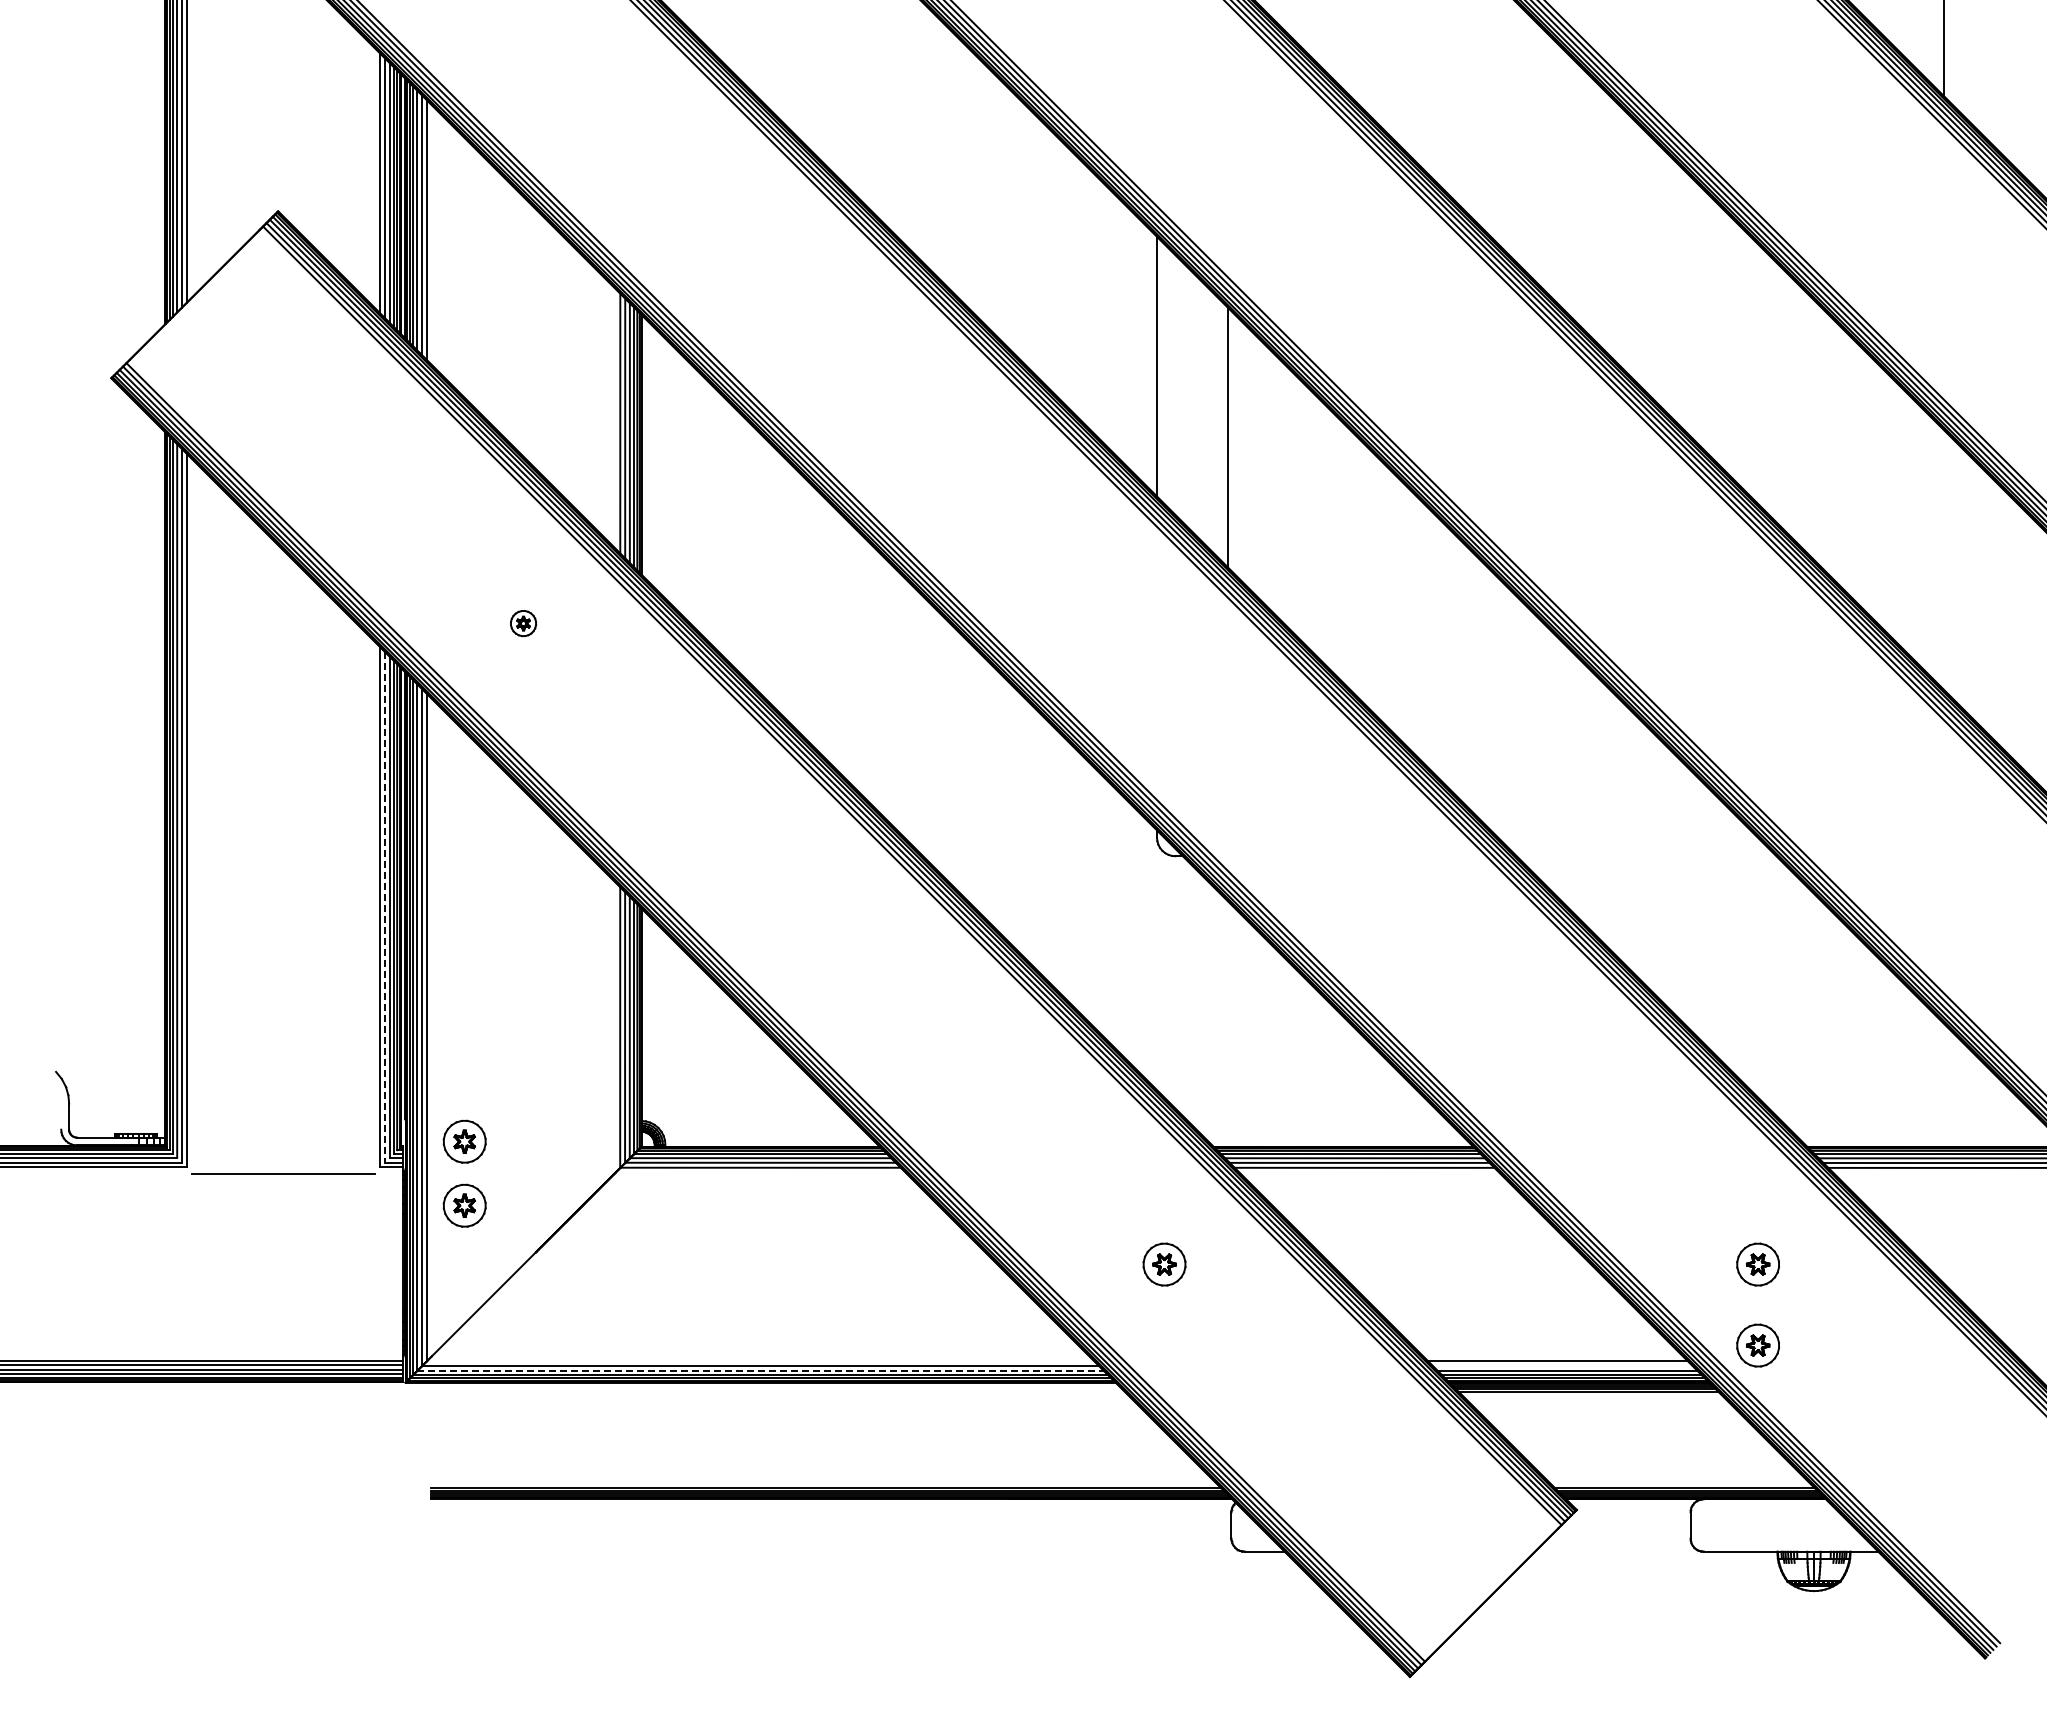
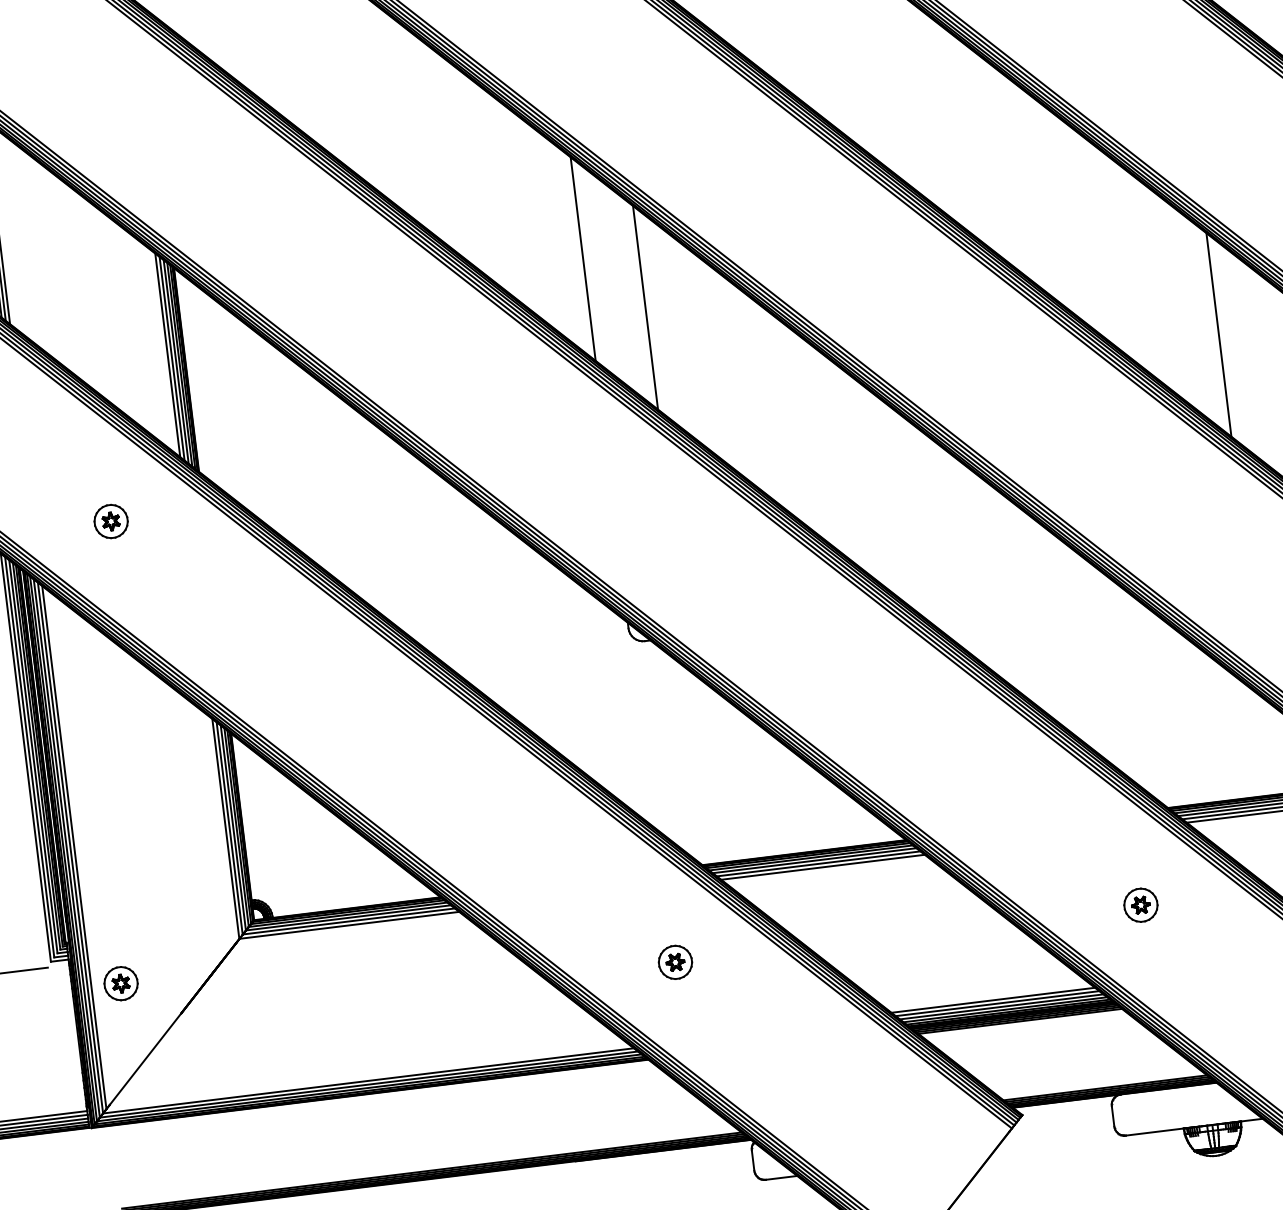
line: (1944, 559) -> (1219, 334), added
part: (523, 623) -> (111, 521), size x1.67
line: (384, 907) -> (29, 757), dashed -> solid
part: (464, 1141) -> (114, 933), removed
part: (1757, 1345) -> (1148, 968), removed
line: (1562, 1366) -> (997, 1004), added
line: (761, 1370) -> (369, 1084), dashed -> solid

